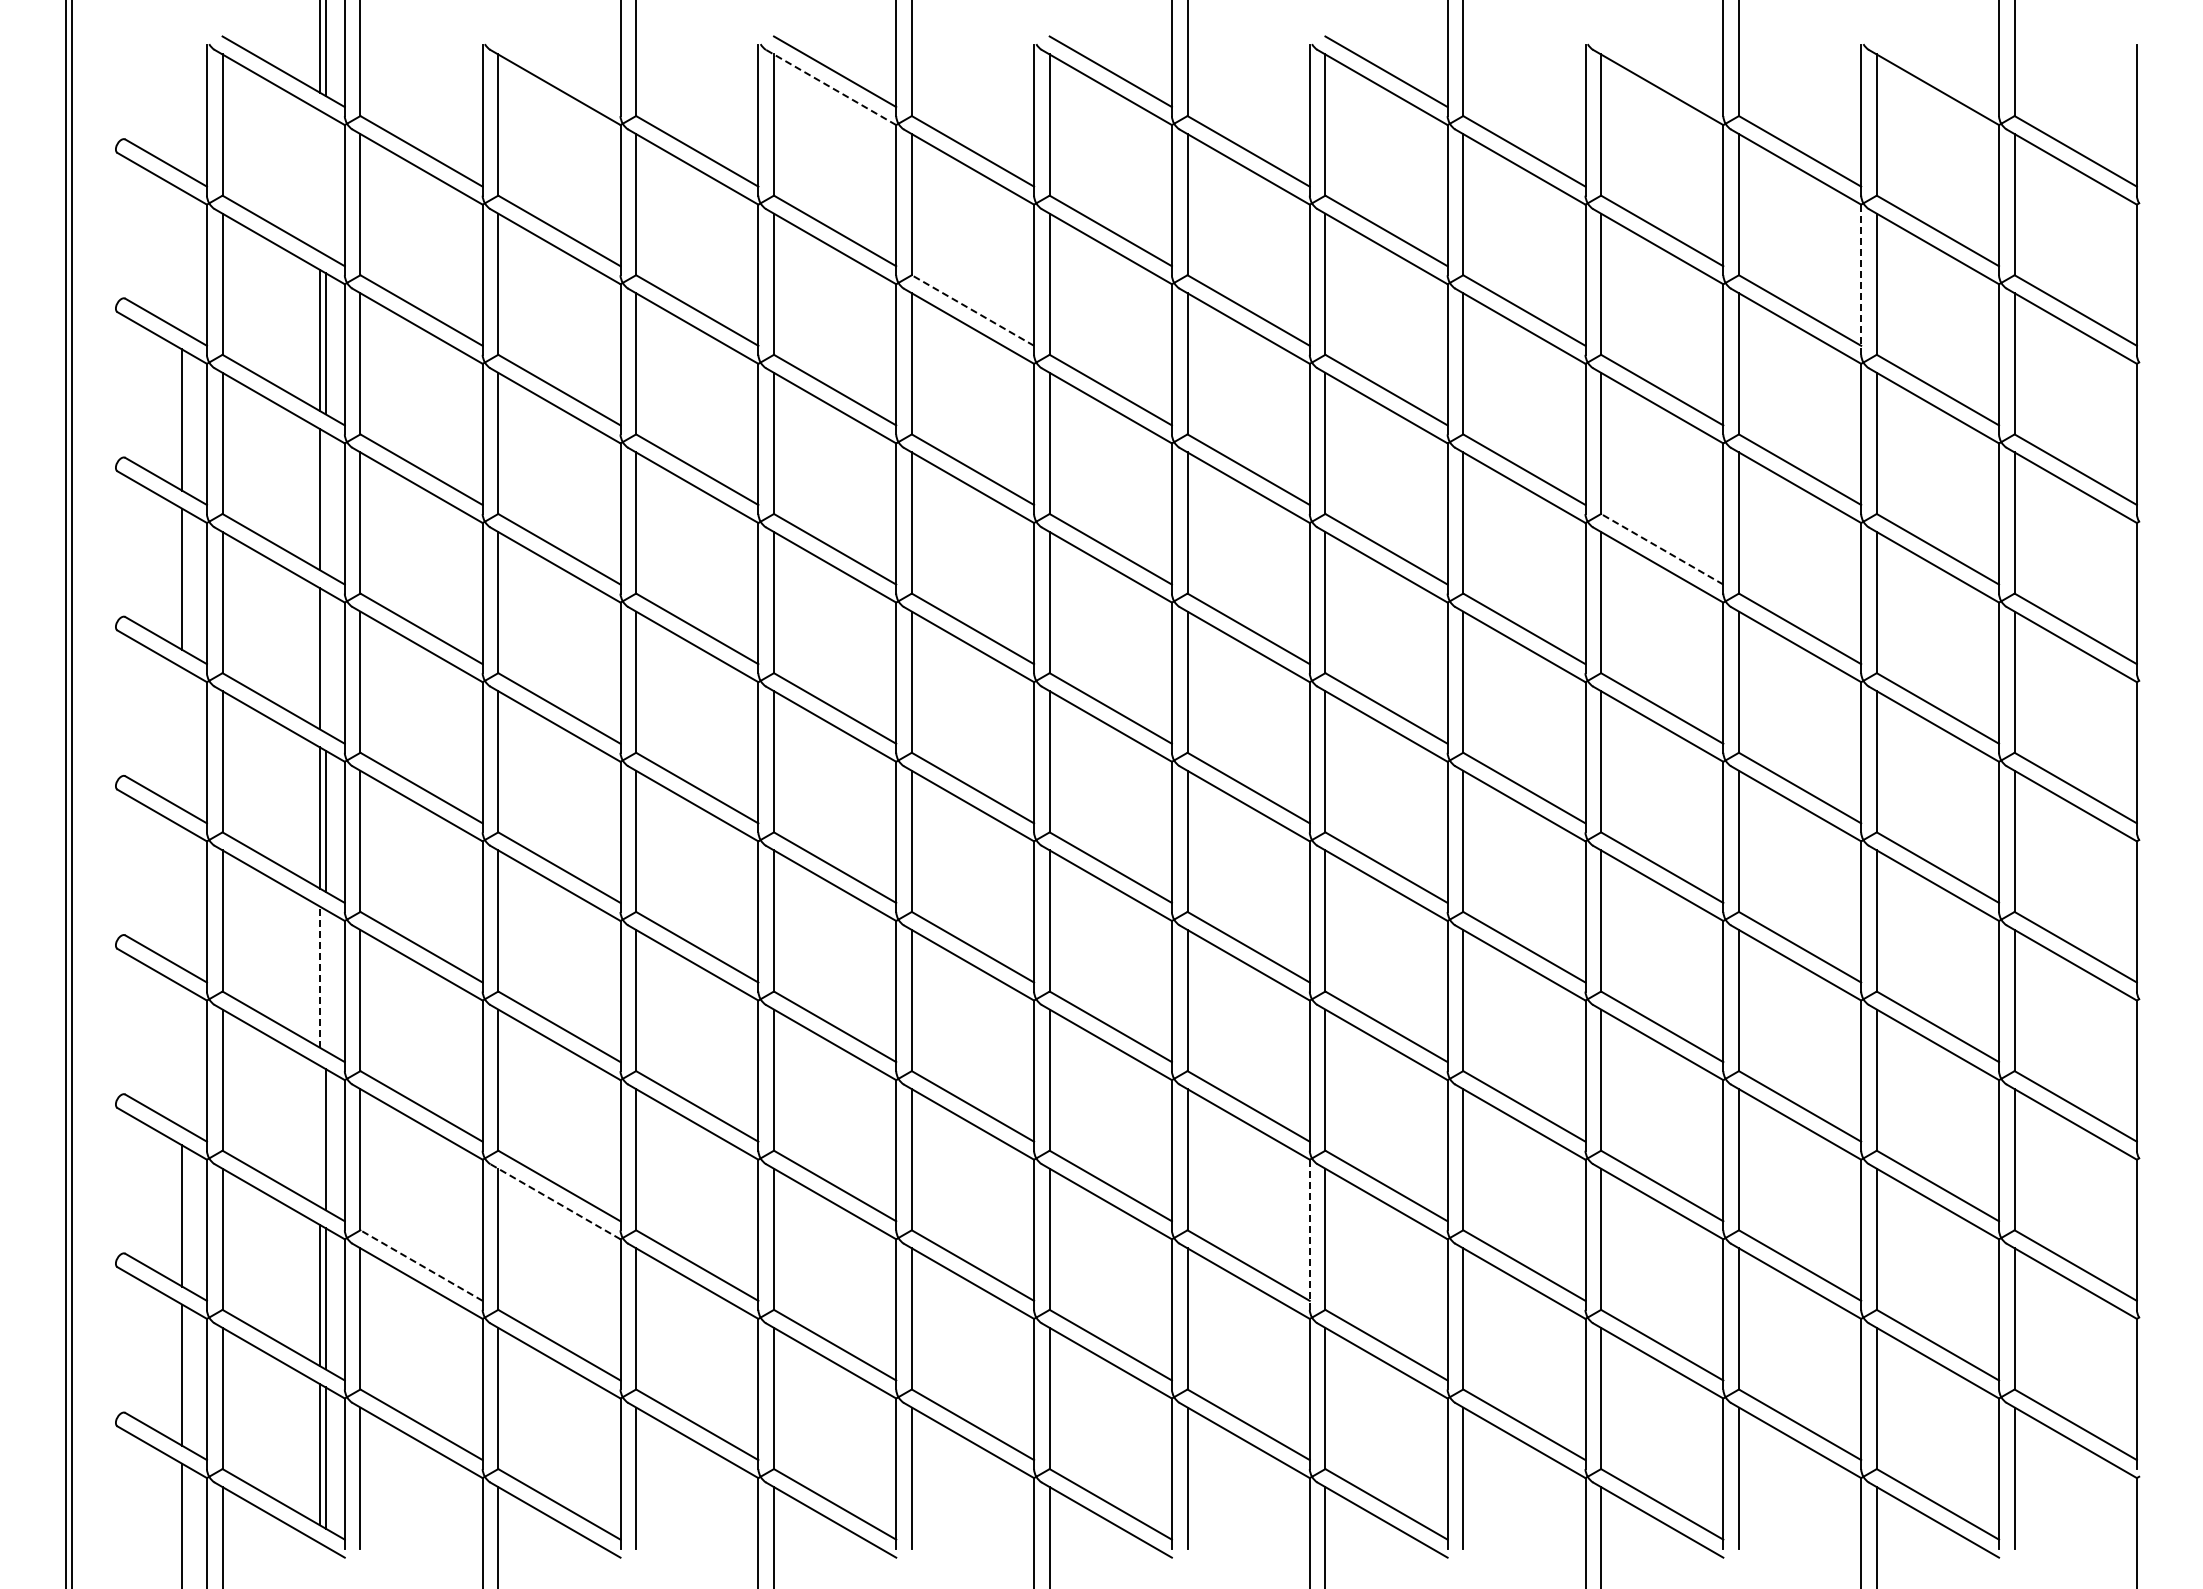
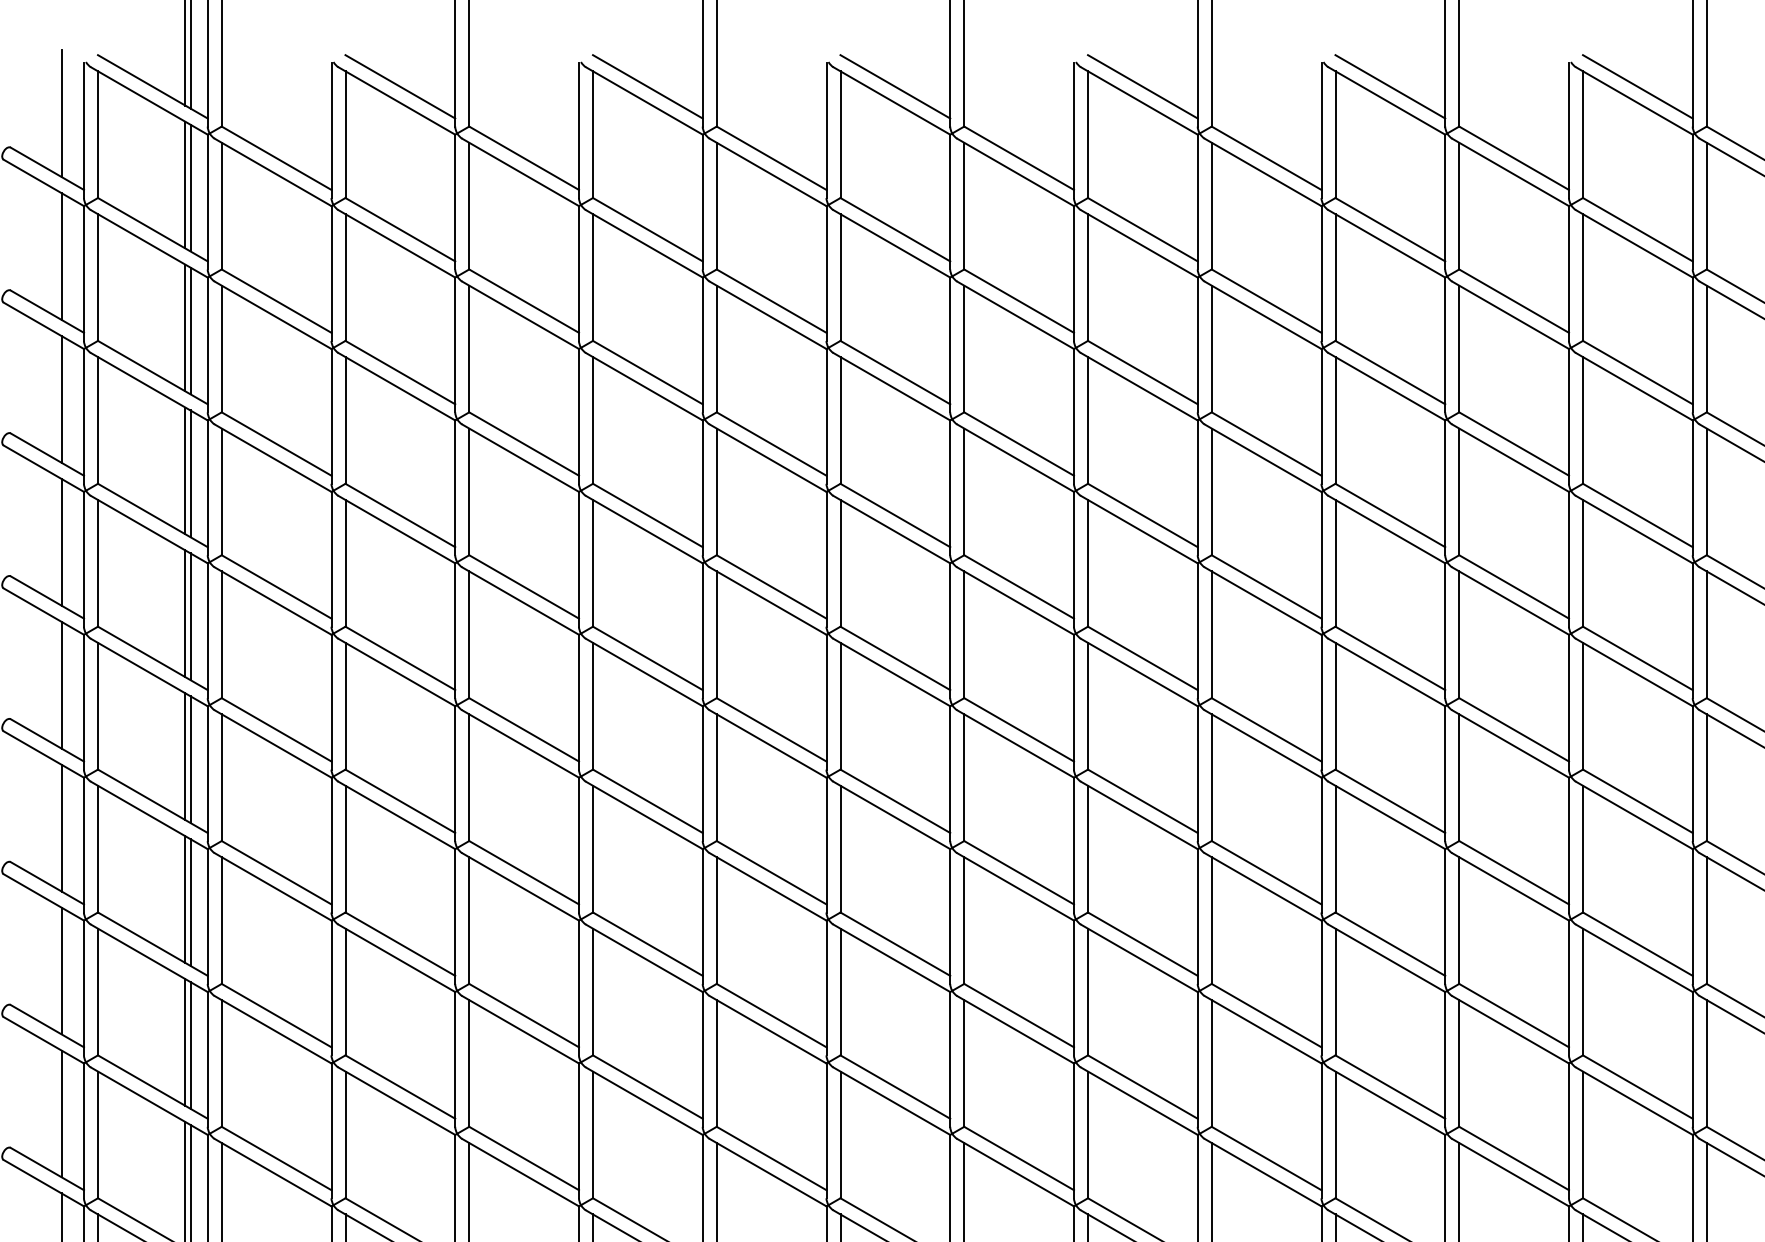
line: (559, 71) -> (400, 86), added
line: (1662, 71) -> (1390, 86), added
line: (1937, 71) -> (1637, 86), added
line: (830, 87) -> (643, 100), dashed -> solid
line: (182, 101) -> (62, 113), added
line: (319, 180) -> (185, 184), added
line: (325, 184) -> (190, 188), added
line: (182, 260) -> (62, 256), added
line: (1861, 279) -> (1569, 273), dashed -> solid
line: (972, 310) -> (771, 301), dashed -> solid
line: (325, 502) -> (190, 473), added
line: (1662, 549) -> (1390, 515), dashed -> solid
line: (325, 661) -> (190, 616), added
line: (182, 737) -> (62, 684), added
line: (182, 897) -> (62, 828), added
line: (319, 977) -> (185, 899), dashed -> solid
line: (325, 980) -> (190, 902), added
line: (182, 1056) -> (62, 970), added
line: (319, 1135) -> (185, 1041), added
line: (555, 1201) -> (396, 1100), dashed -> solid
line: (1309, 1234) -> (1073, 1130), dashed -> solid
line: (421, 1265) -> (276, 1158), dashed -> solid

